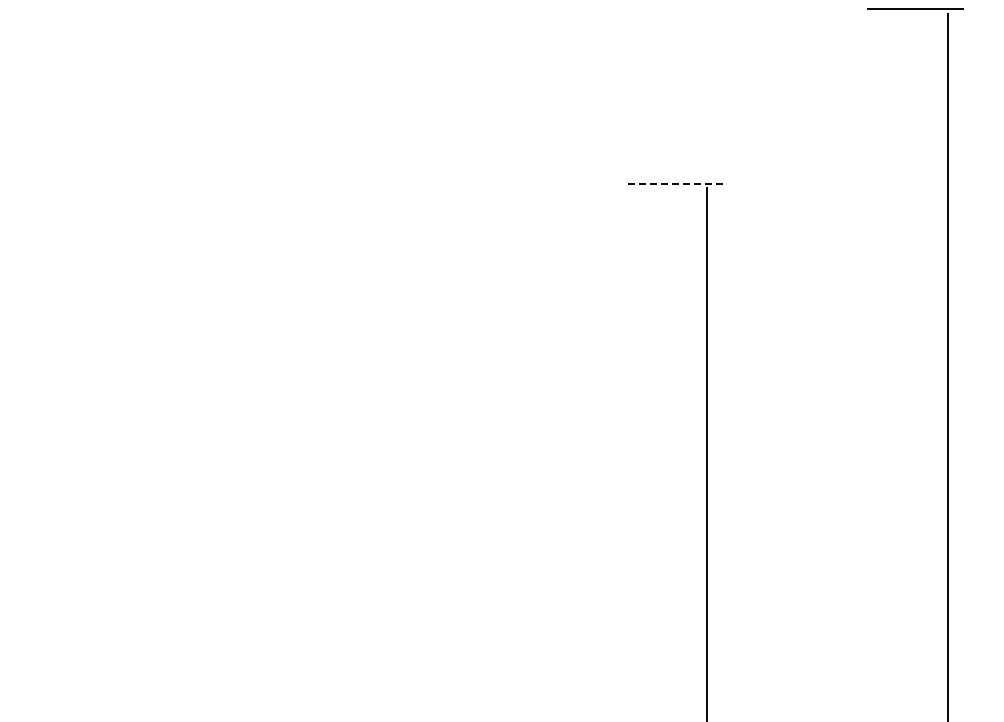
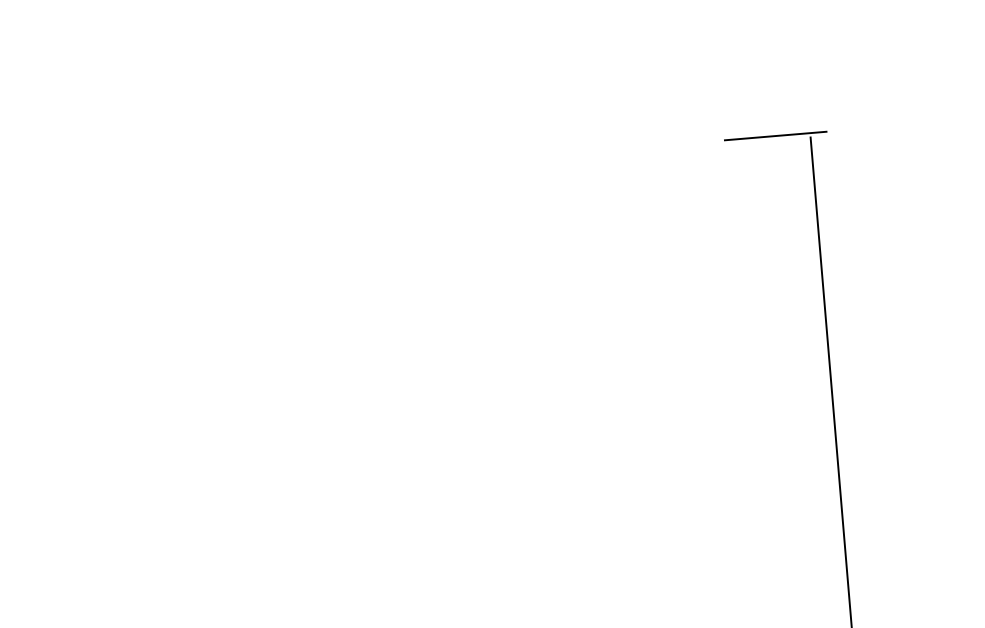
line: (674, 183) -> (775, 135), dashed -> solid

